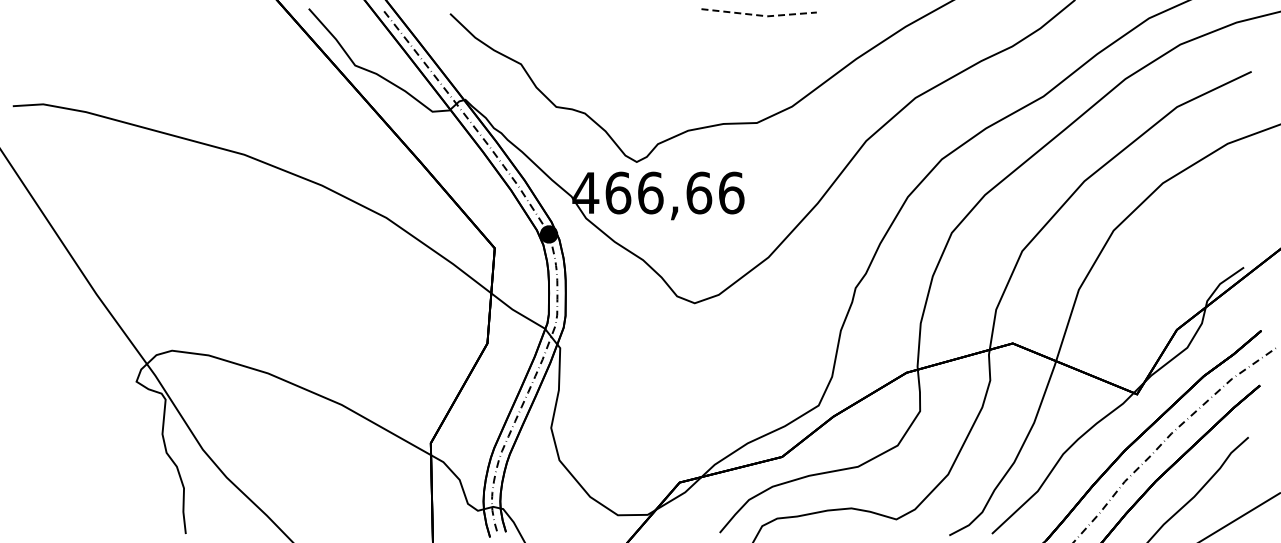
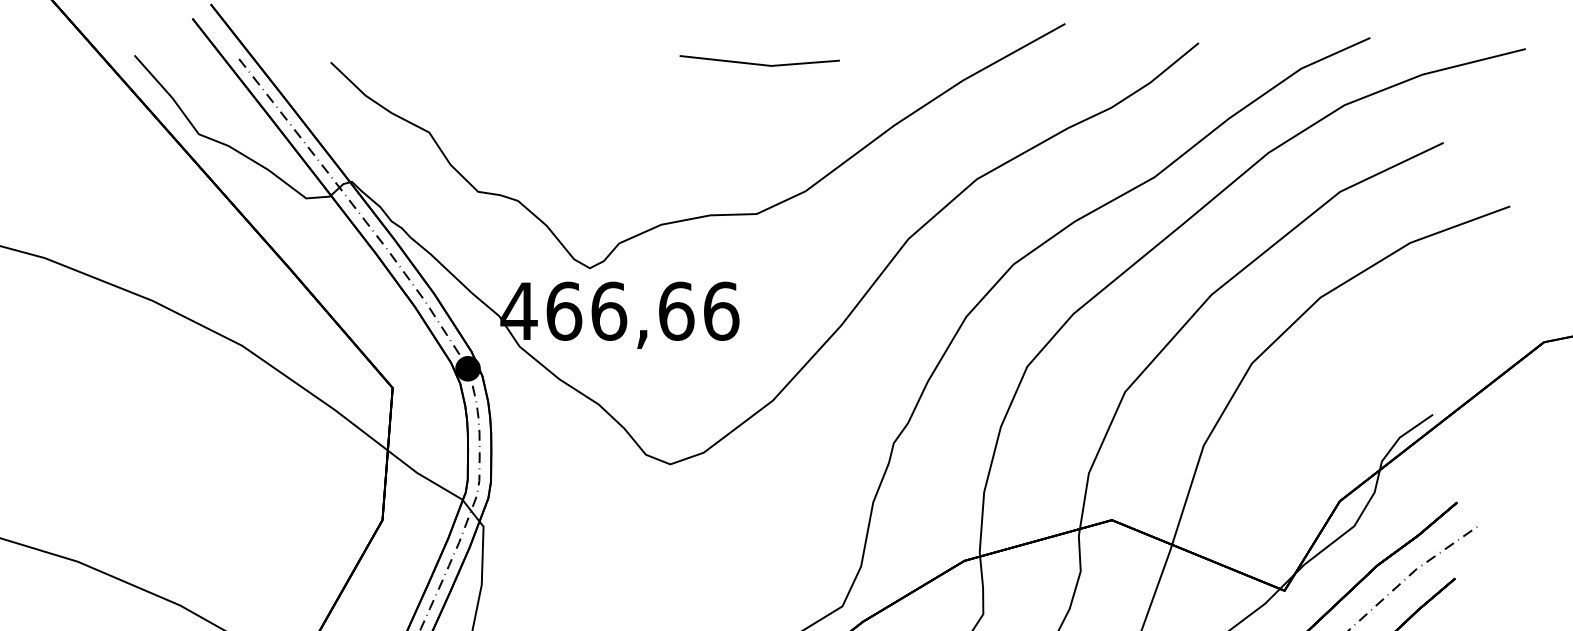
line: (759, 15) -> (760, 64), dashed -> solid

